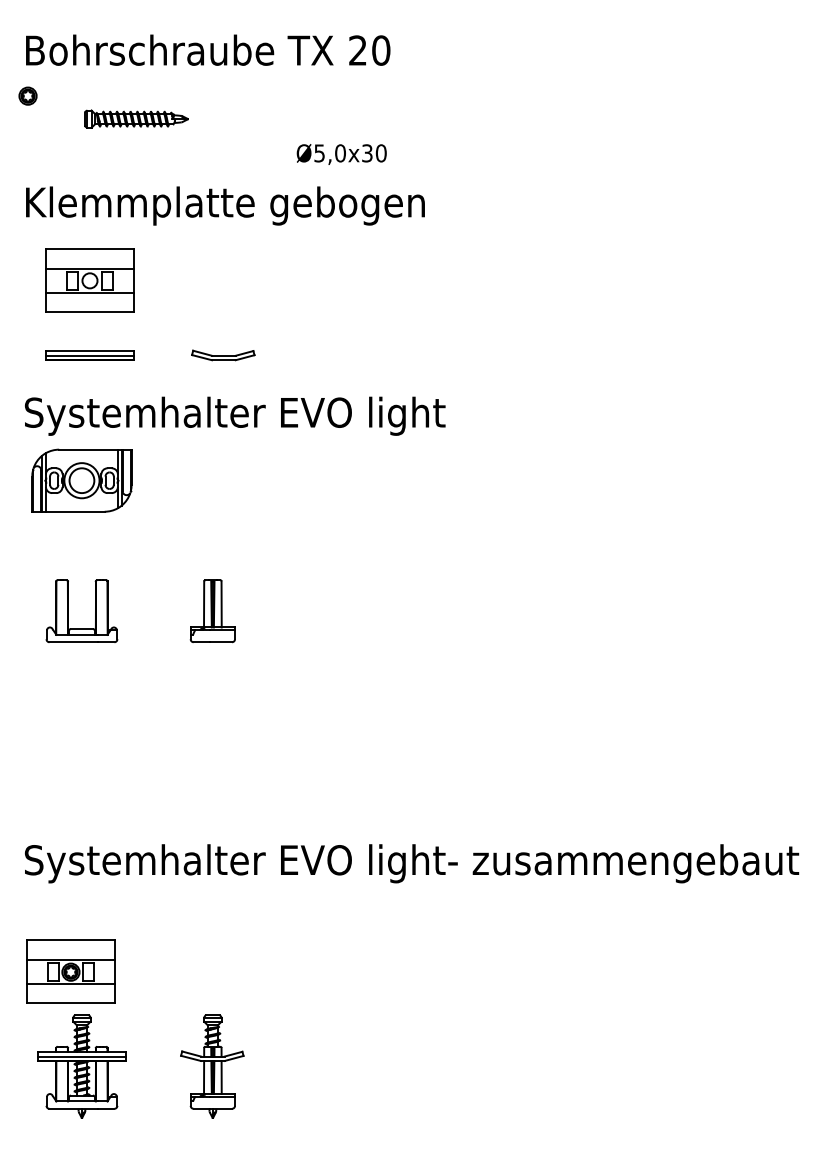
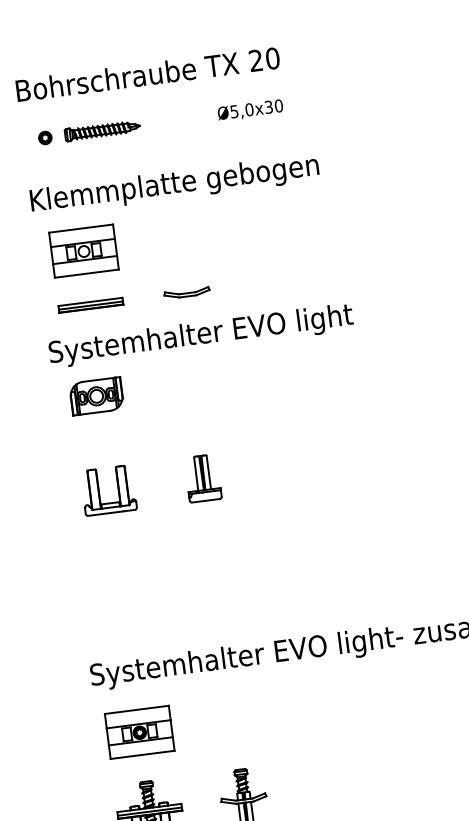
part: (27, 95) -> (44, 137), moved
text: (341, 154) -> (250, 110), moved
part: (81, 480) -> (96, 396), size x0.71
part: (70, 971) -> (139, 732), moved

